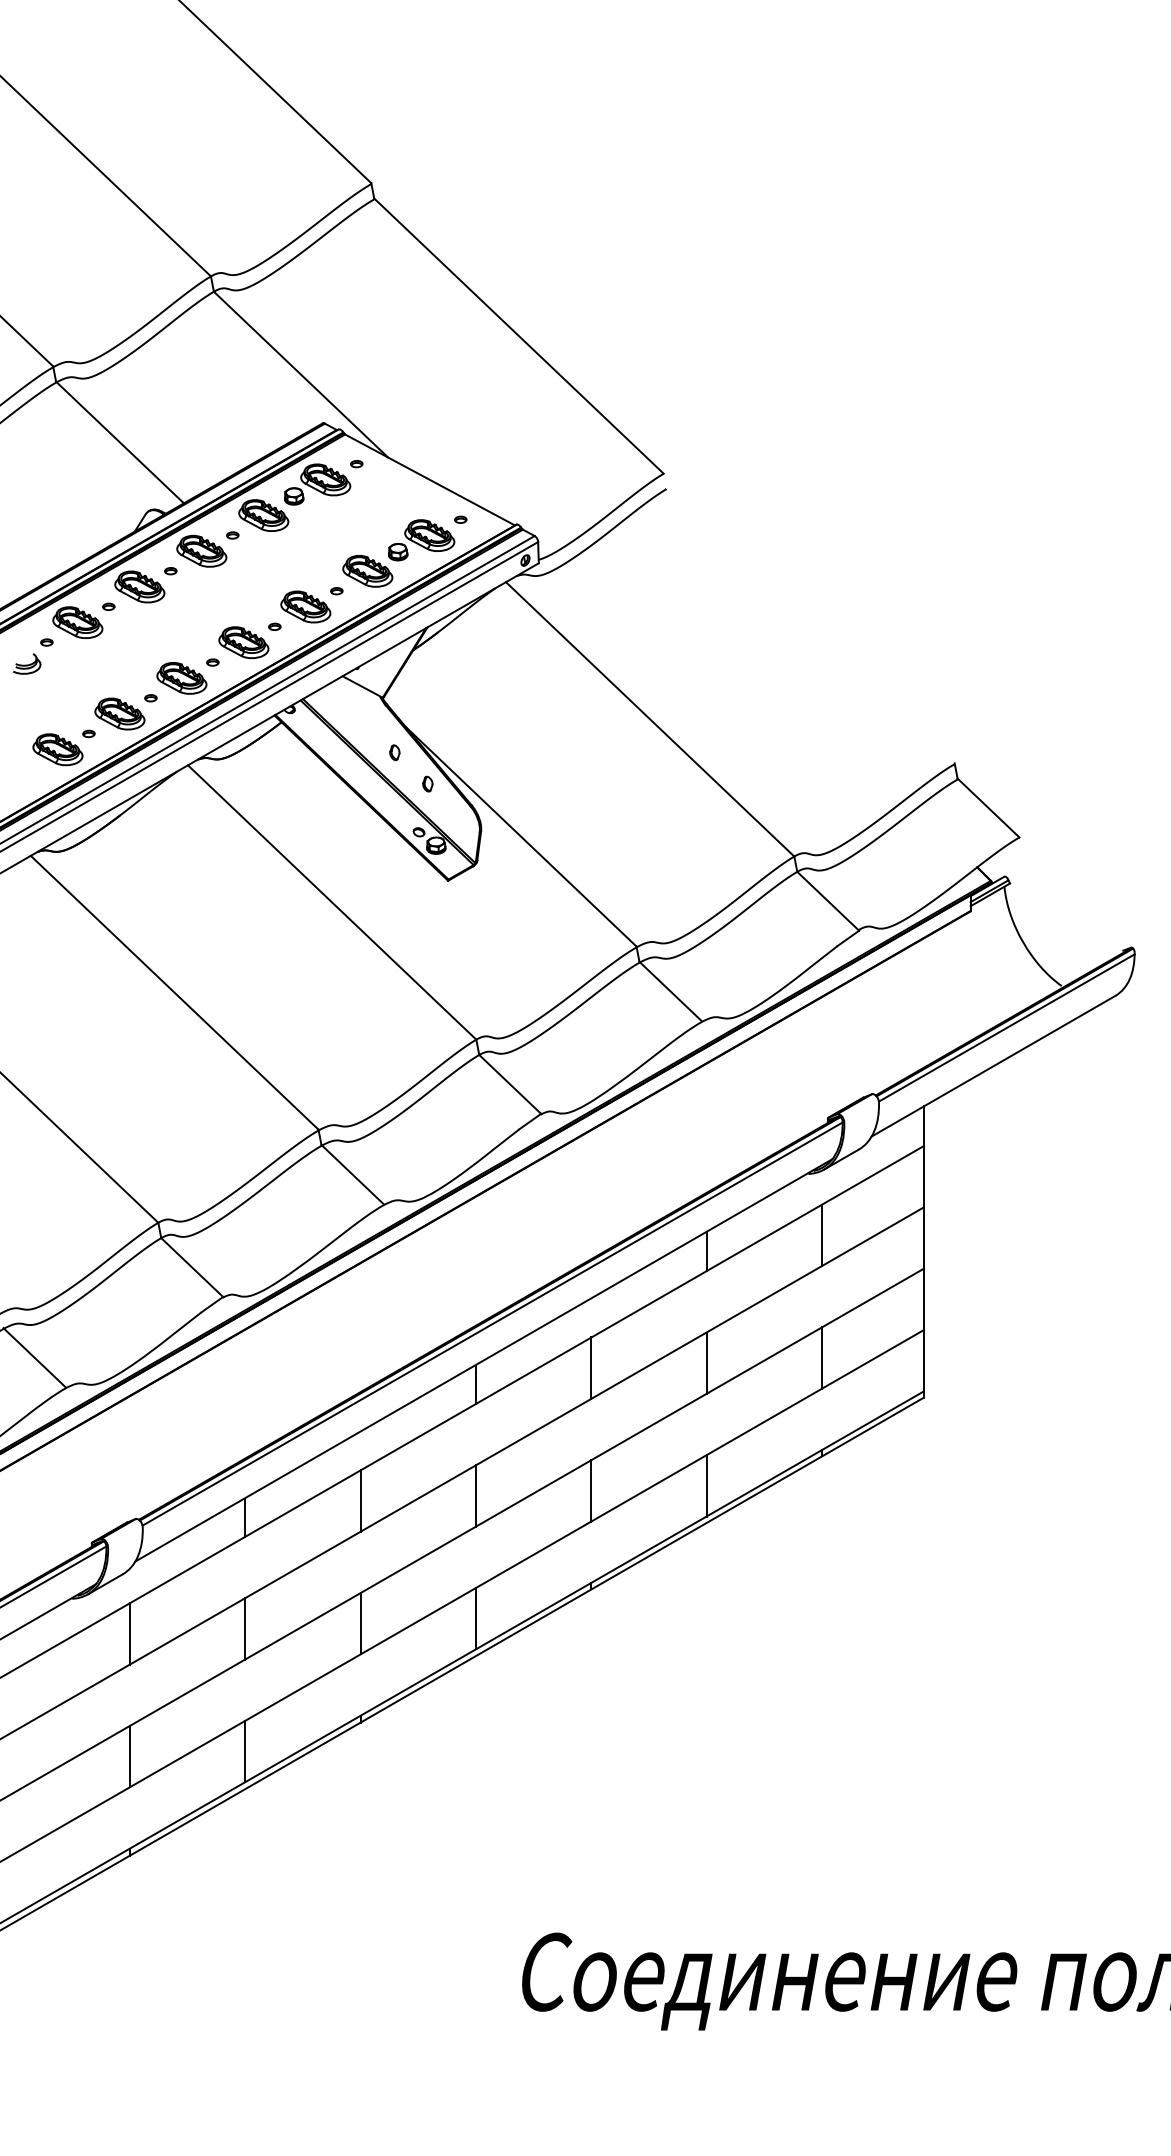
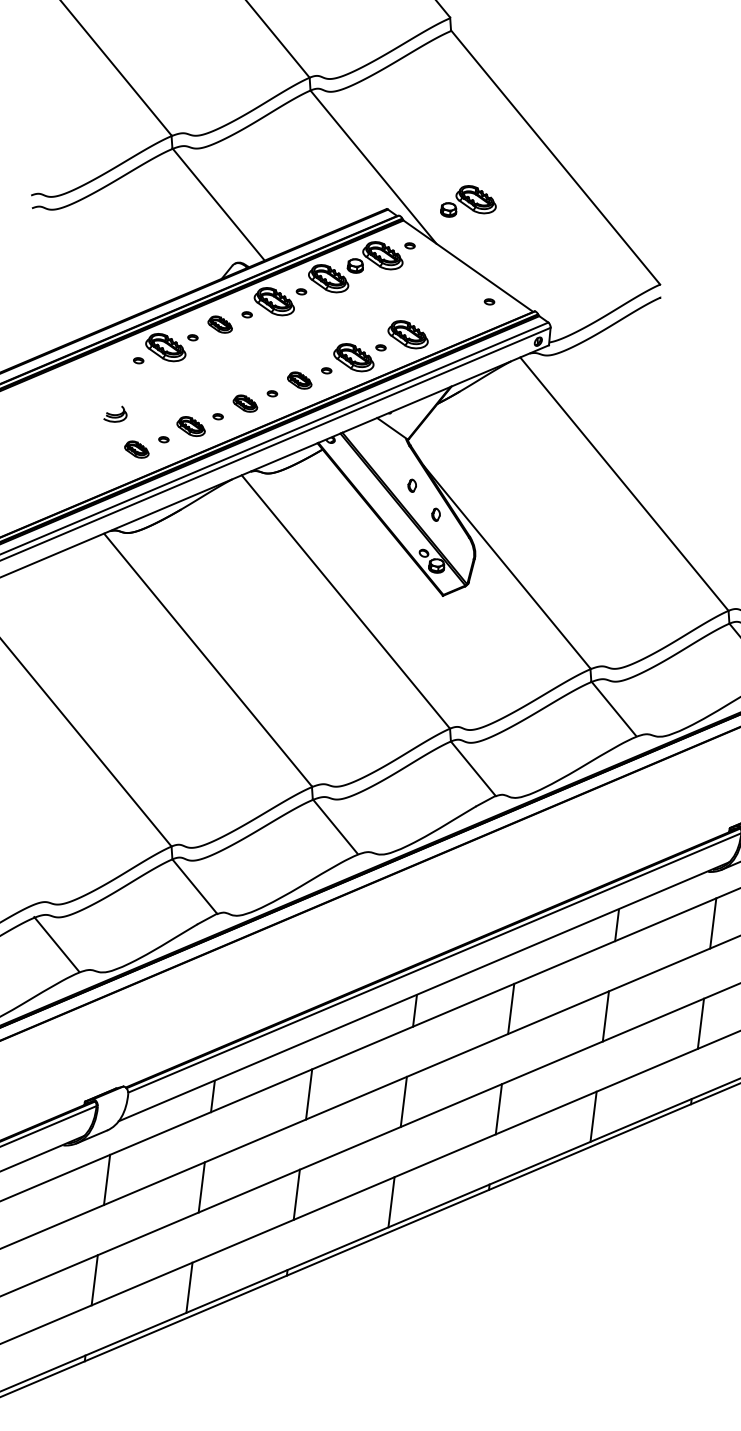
part: (421, 540) -> (469, 202), moved
part: (139, 586) -> (220, 324), size x0.6
part: (243, 642) -> (299, 380), size x0.6
part: (27, 663) -> (116, 413), moved
part: (181, 678) -> (245, 403), size x0.6
part: (119, 713) -> (190, 426), size x0.7
part: (57, 749) -> (136, 449), size x0.6

